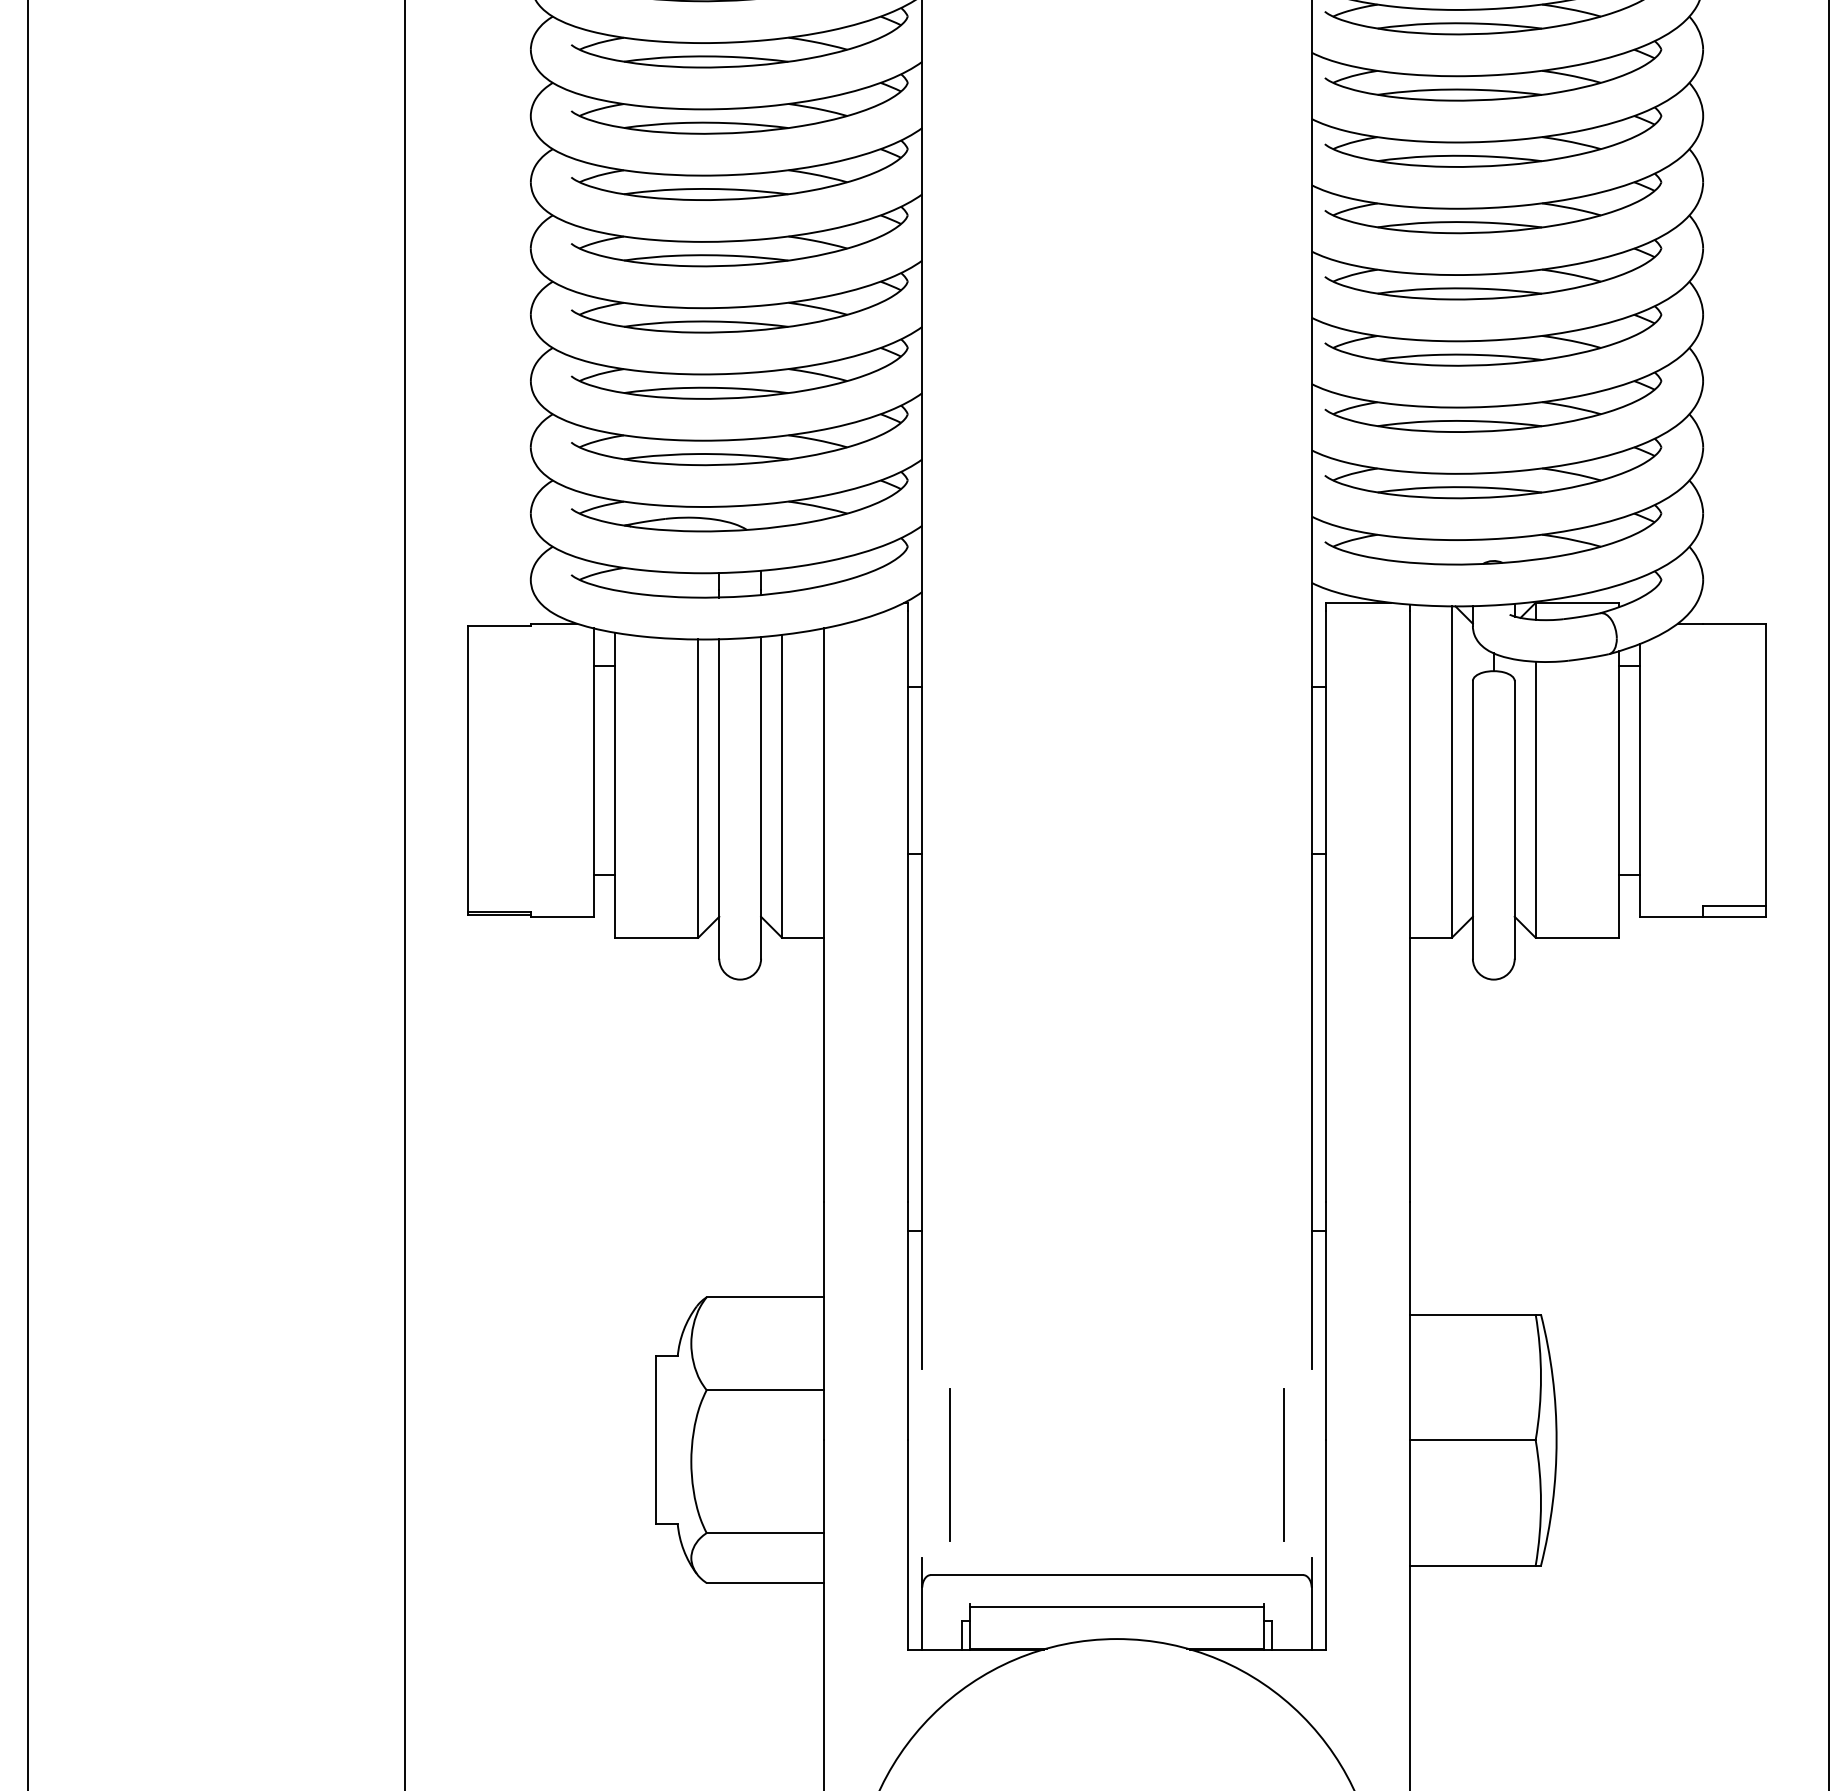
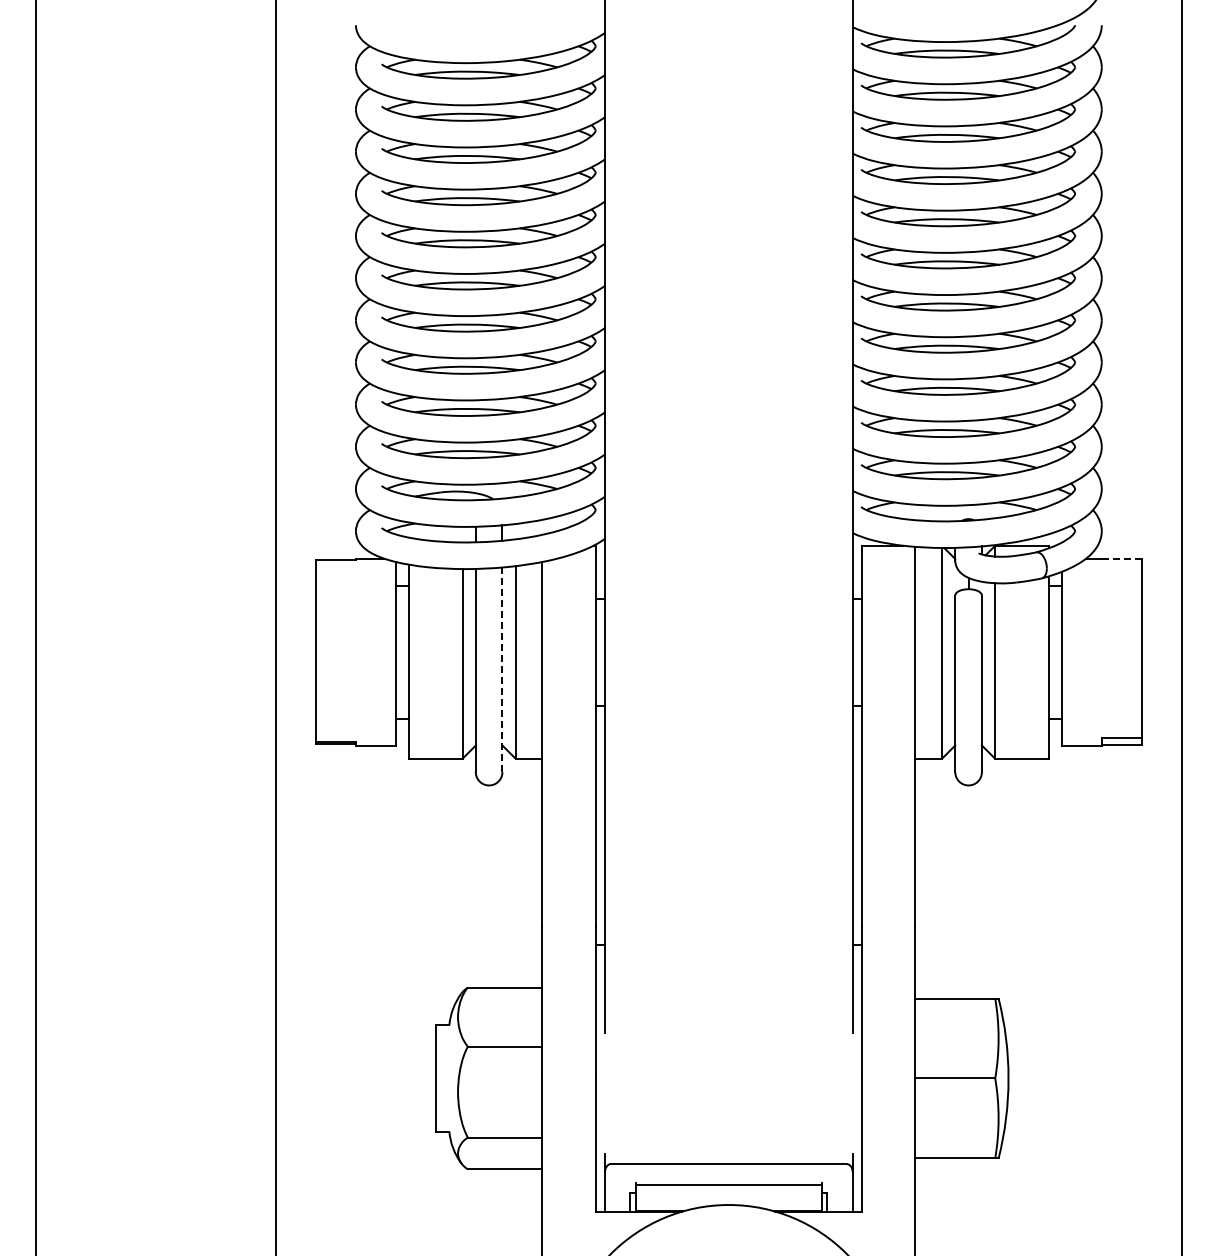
line: (1734, 624) -> (1121, 559), solid -> dashed
line: (761, 797) -> (502, 669), solid -> dashed
line: (949, 1463) -> (622, 1093), removed
line: (1283, 1465) -> (834, 1094), removed

